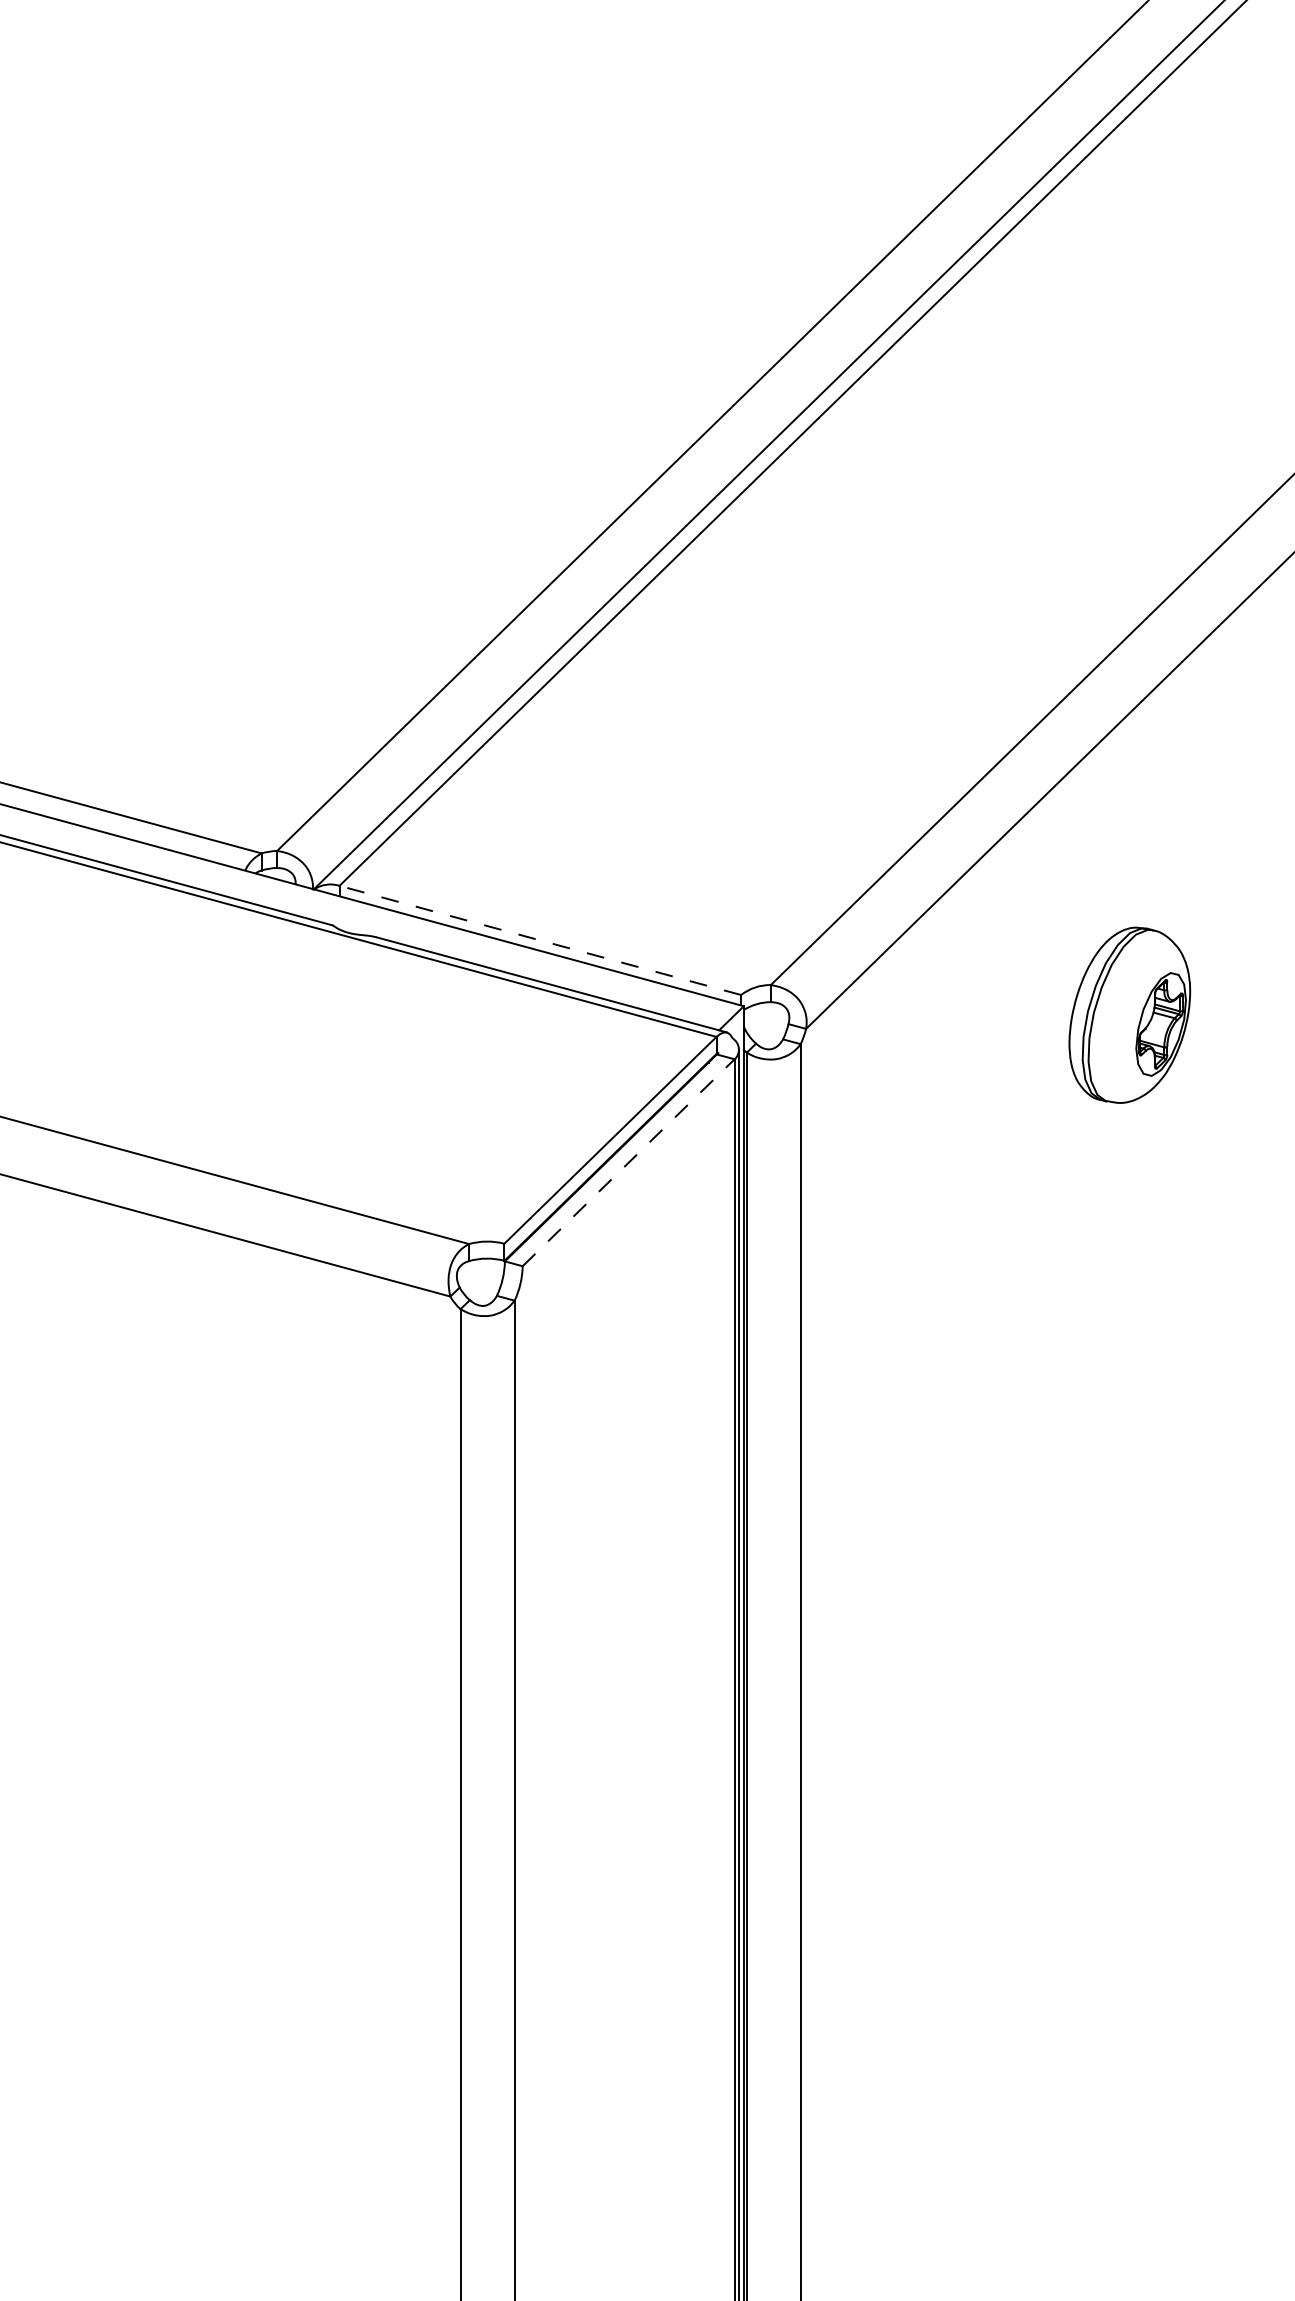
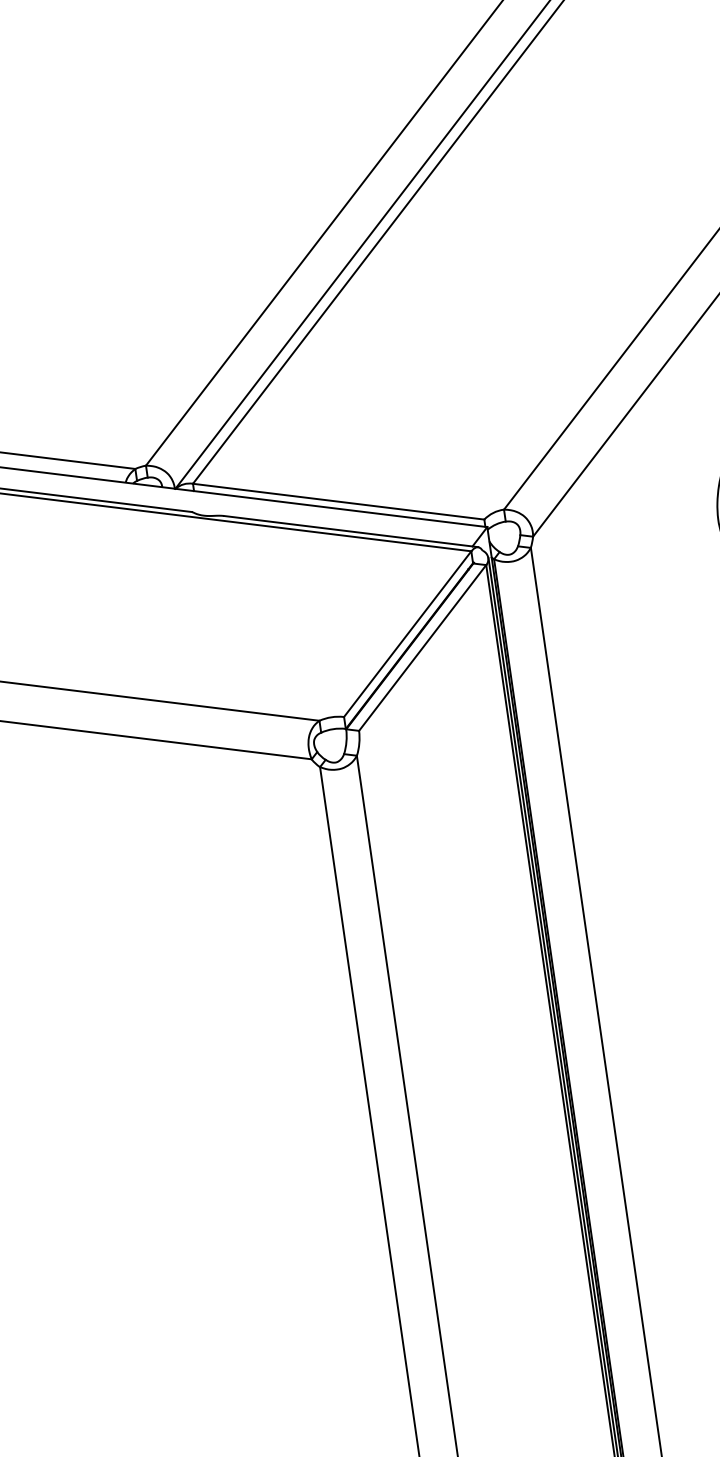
line: (539, 940) -> (338, 501), dashed -> solid
line: (629, 1162) -> (423, 647), dashed -> solid

